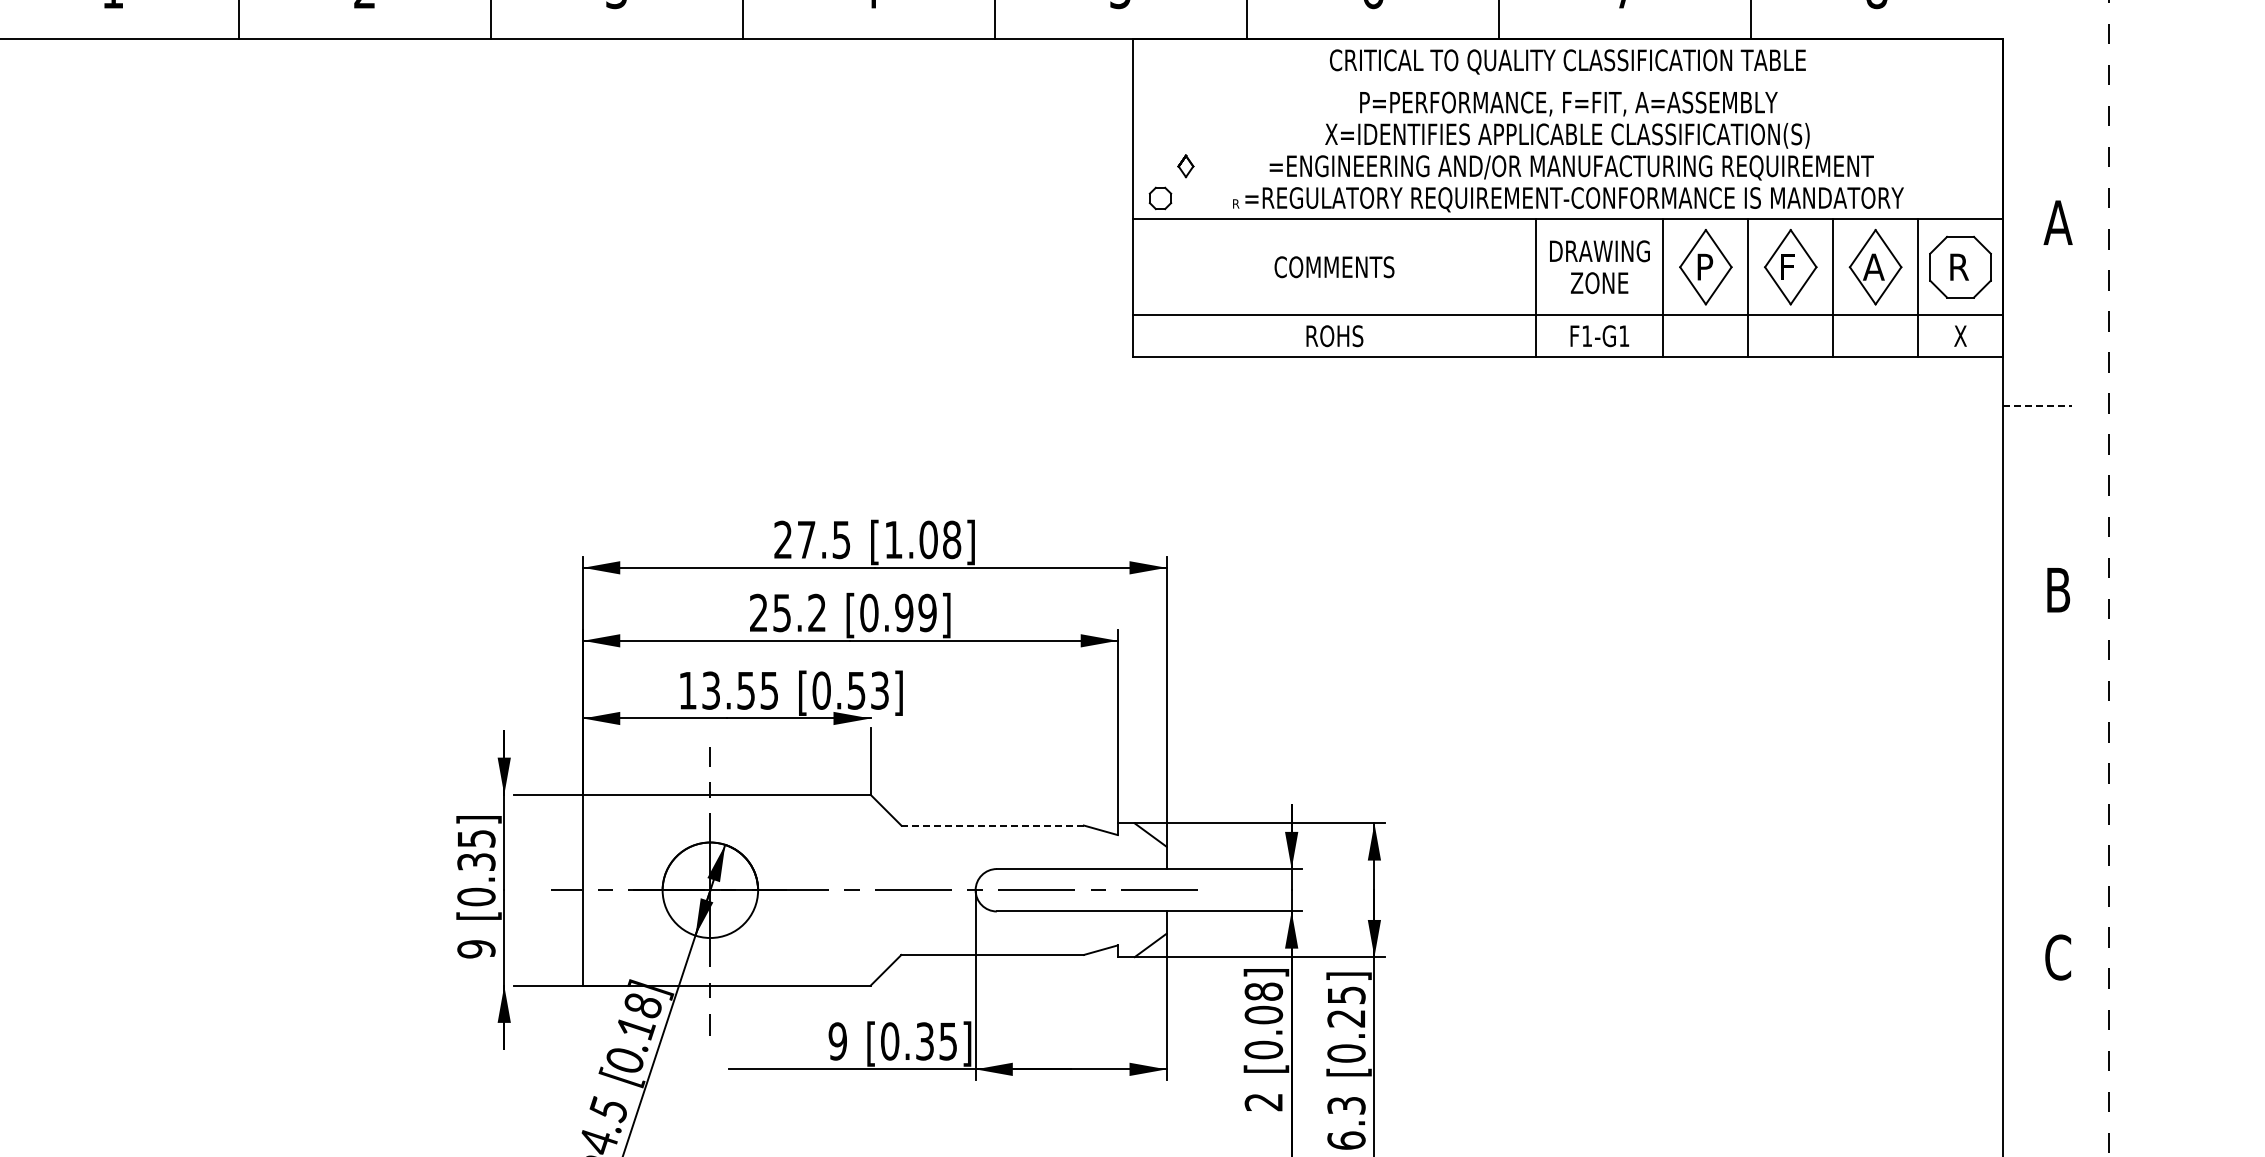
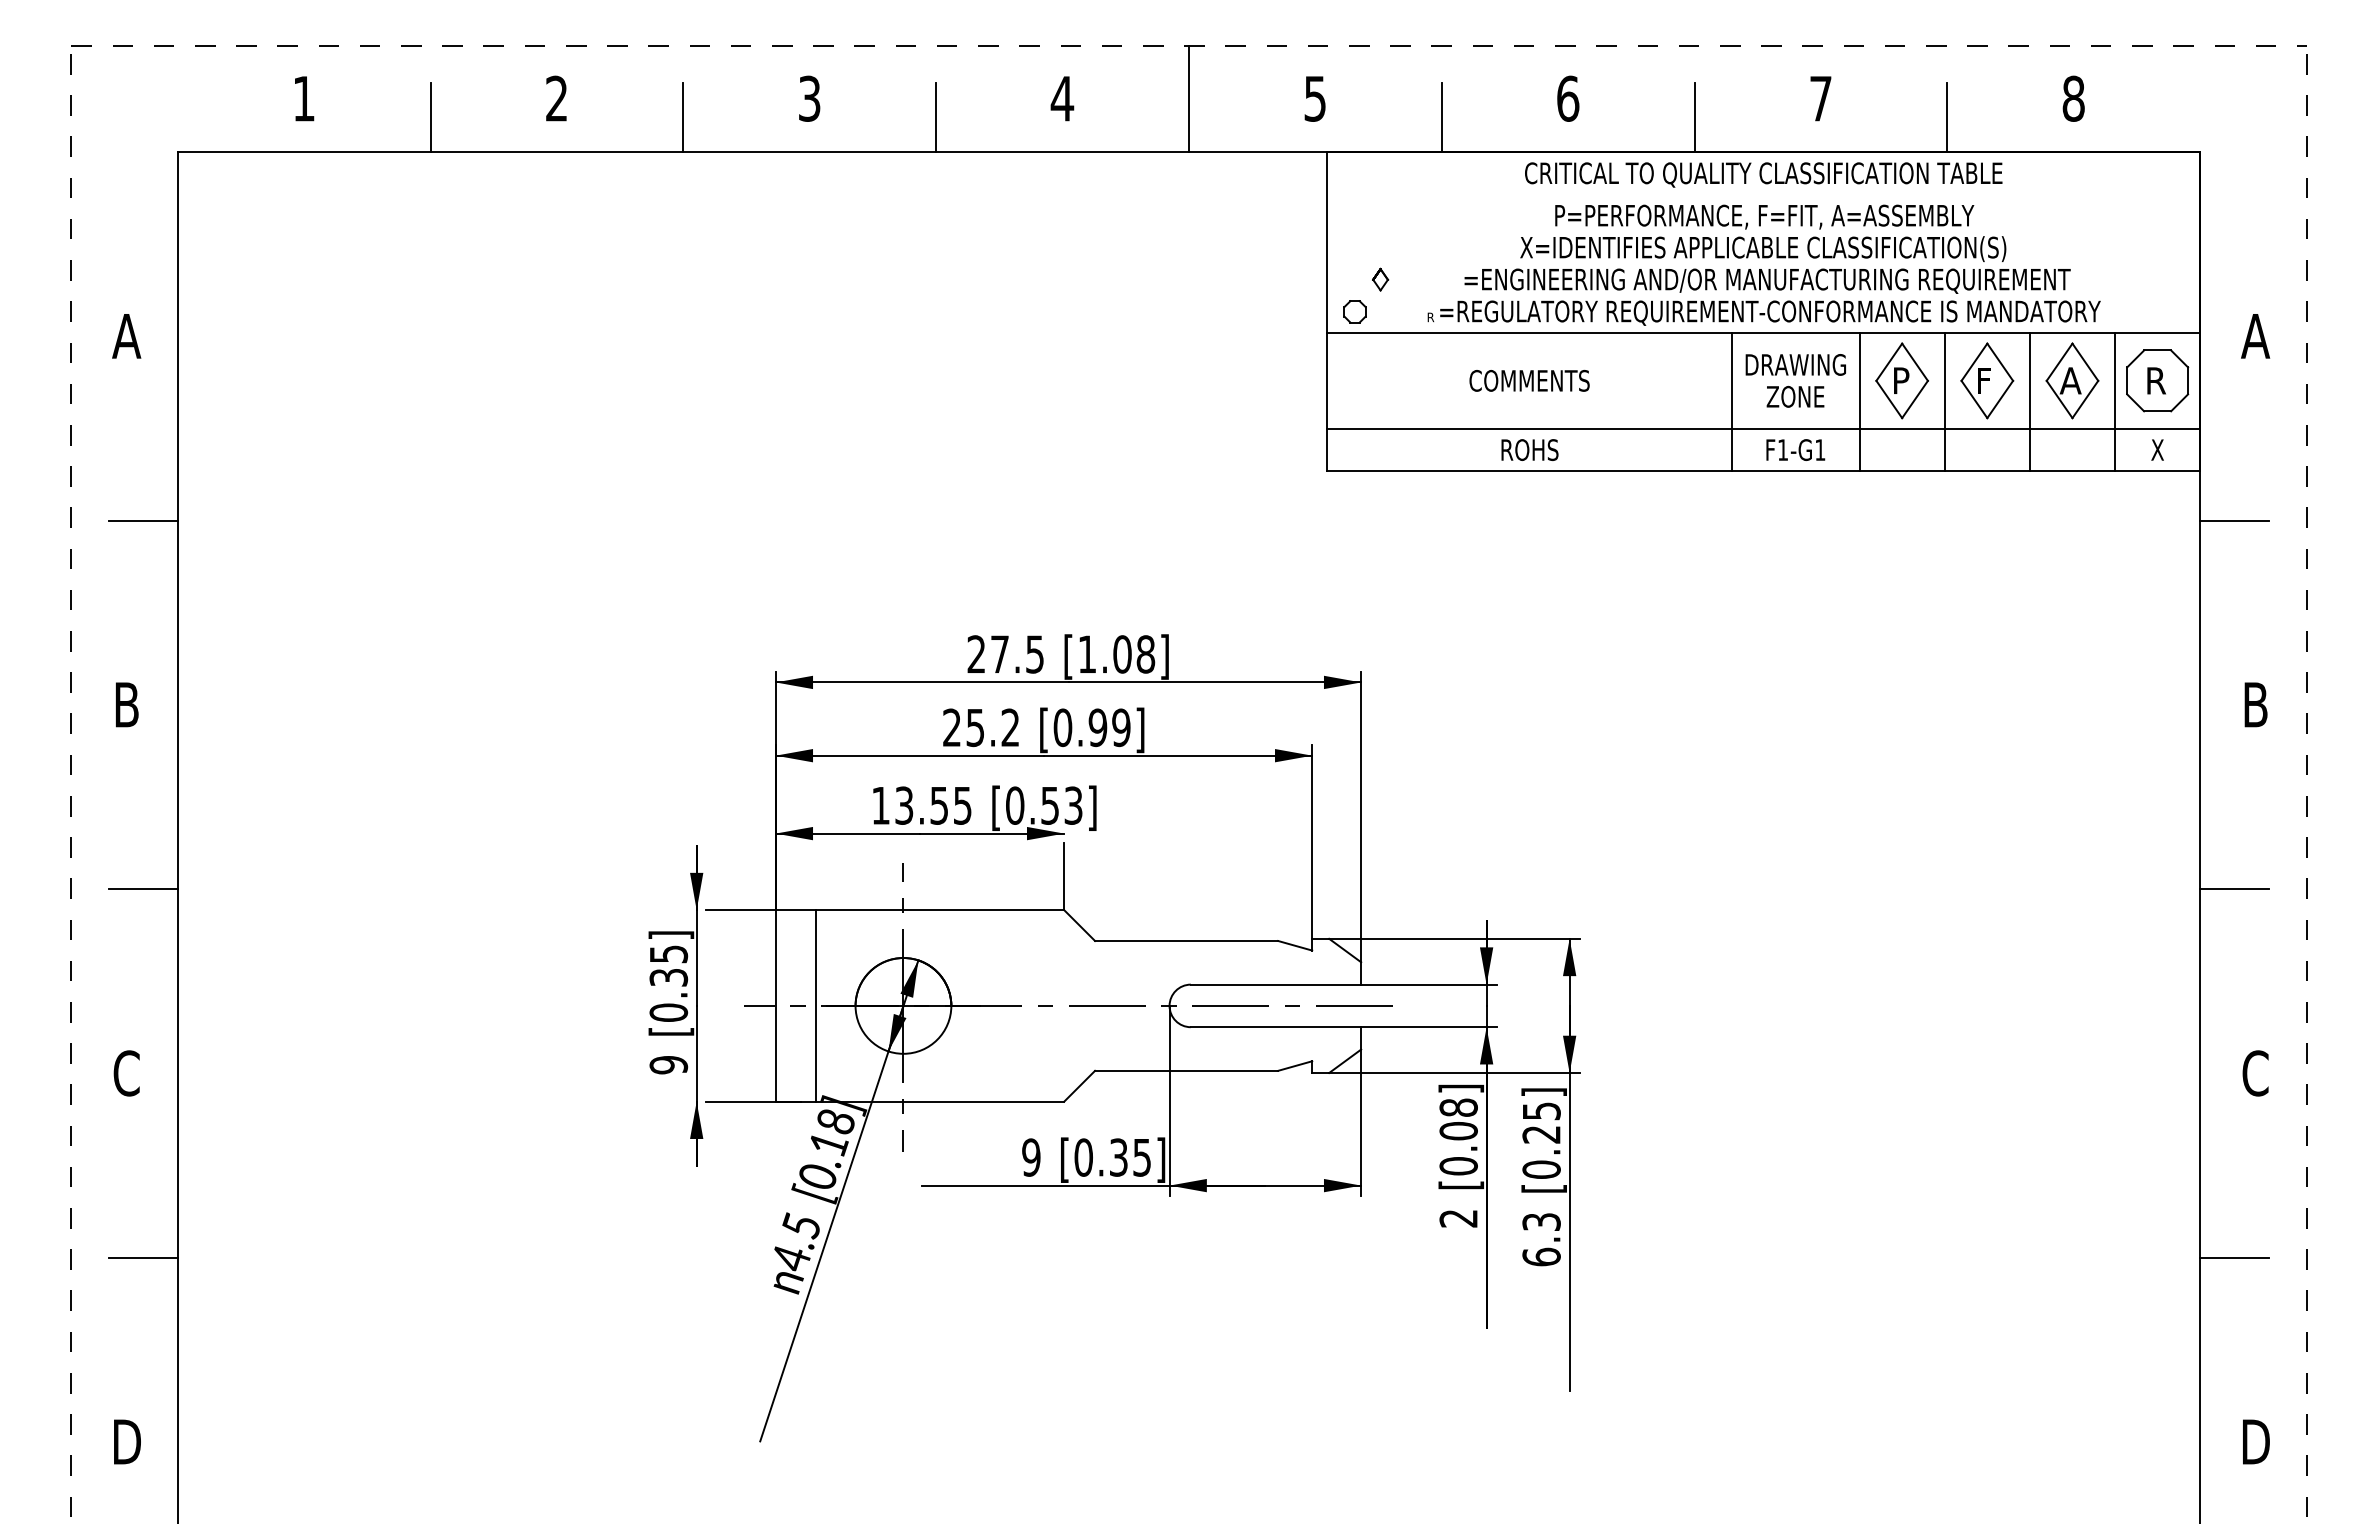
line: (2037, 406) -> (2234, 520), dashed -> solid
line: (2037, 774) -> (2234, 889), added
line: (992, 825) -> (1186, 940), dashed -> solid
line: (623, 889) -> (816, 1005), added
line: (2037, 1141) -> (2234, 1257), added

